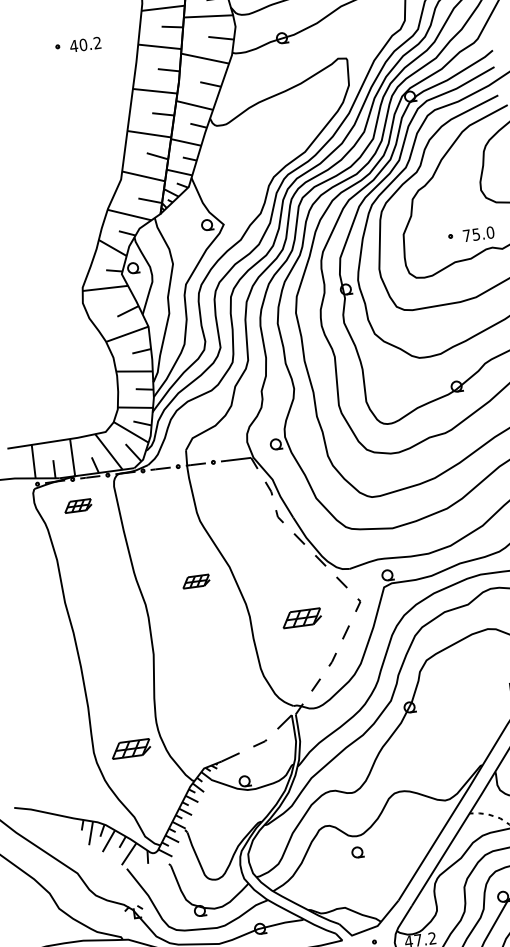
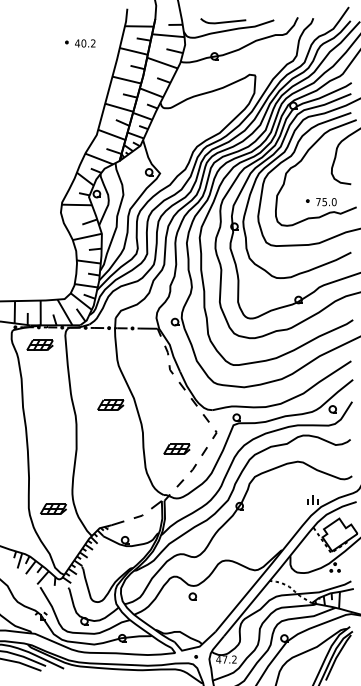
part: (77, 505) -> (39, 344), size x1.43
part: (195, 580) -> (110, 404), size x1.43
part: (301, 617) -> (176, 448), moved

